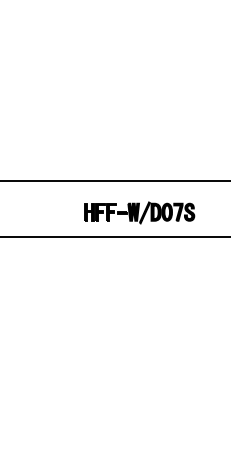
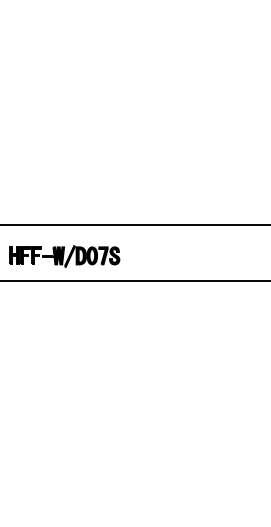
part: (139, 212) -> (64, 256), moved

